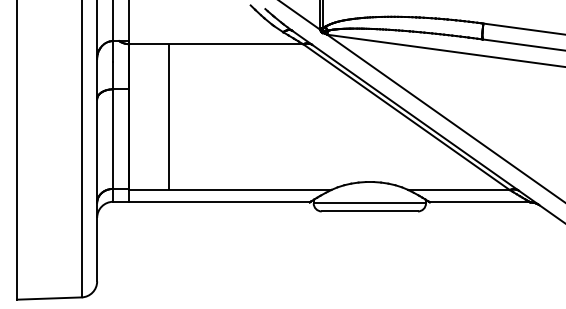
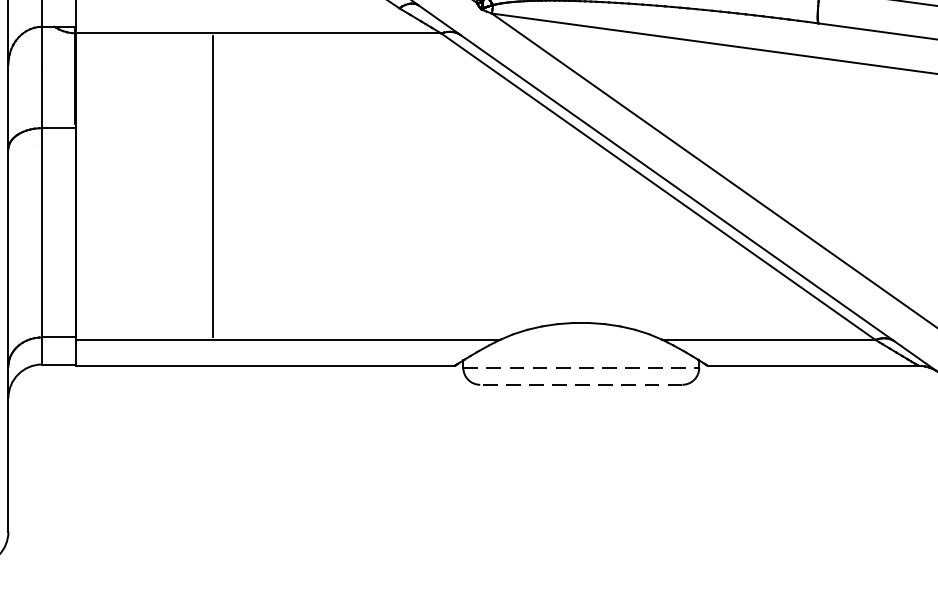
line: (169, 116) -> (212, 185), moved
line: (370, 203) -> (582, 368), solid -> dashed
line: (369, 211) -> (580, 384), solid -> dashed

